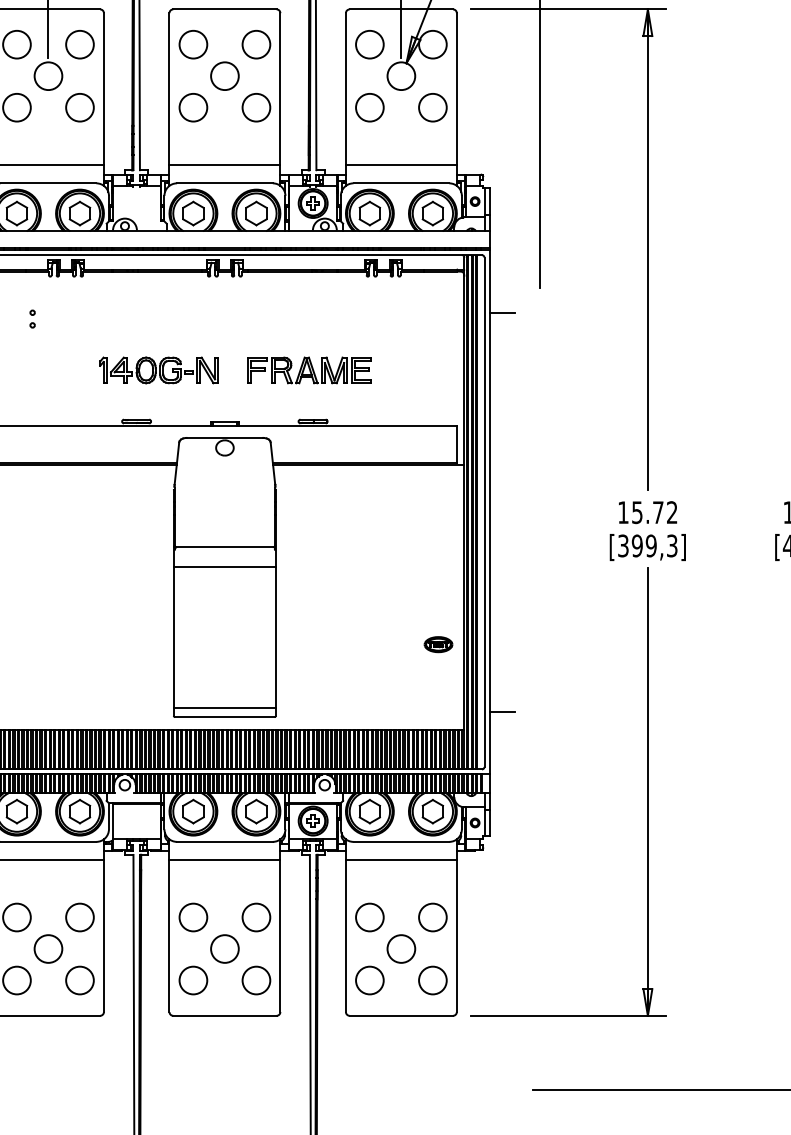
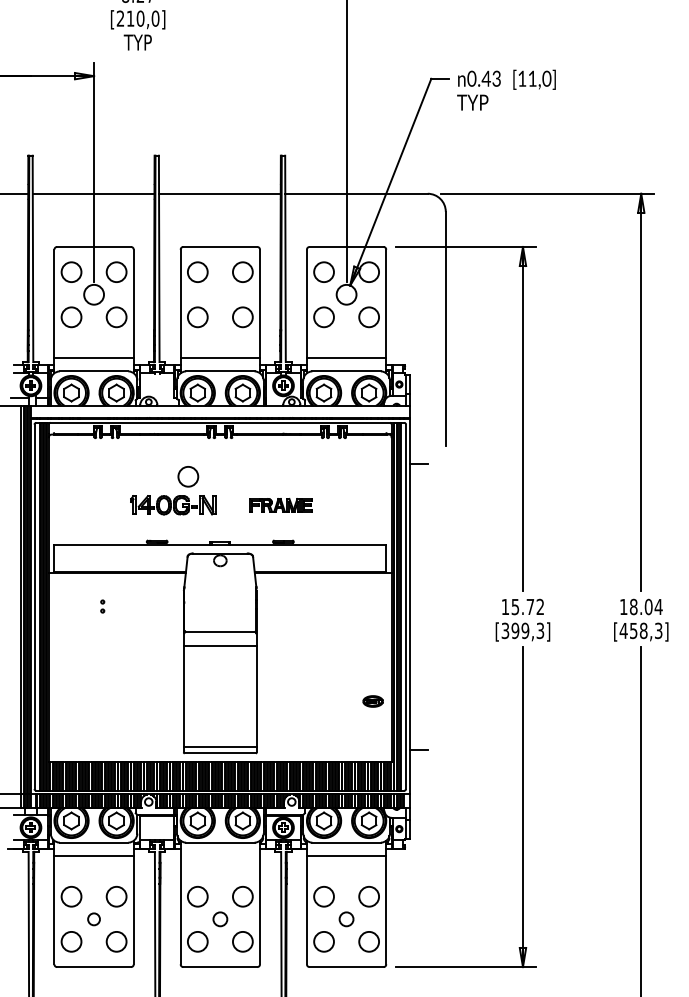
circle: (225, 75) -> (188, 476), moved
part: (32, 319) -> (102, 606), moved
part: (309, 370) -> (280, 505), size x0.7
line: (225, 859) -> (220, 855), removed
circle: (47, 949) -> (93, 919), size x0.6
circle: (225, 949) -> (220, 919), size x0.7
circle: (401, 949) -> (346, 919), size x0.7

